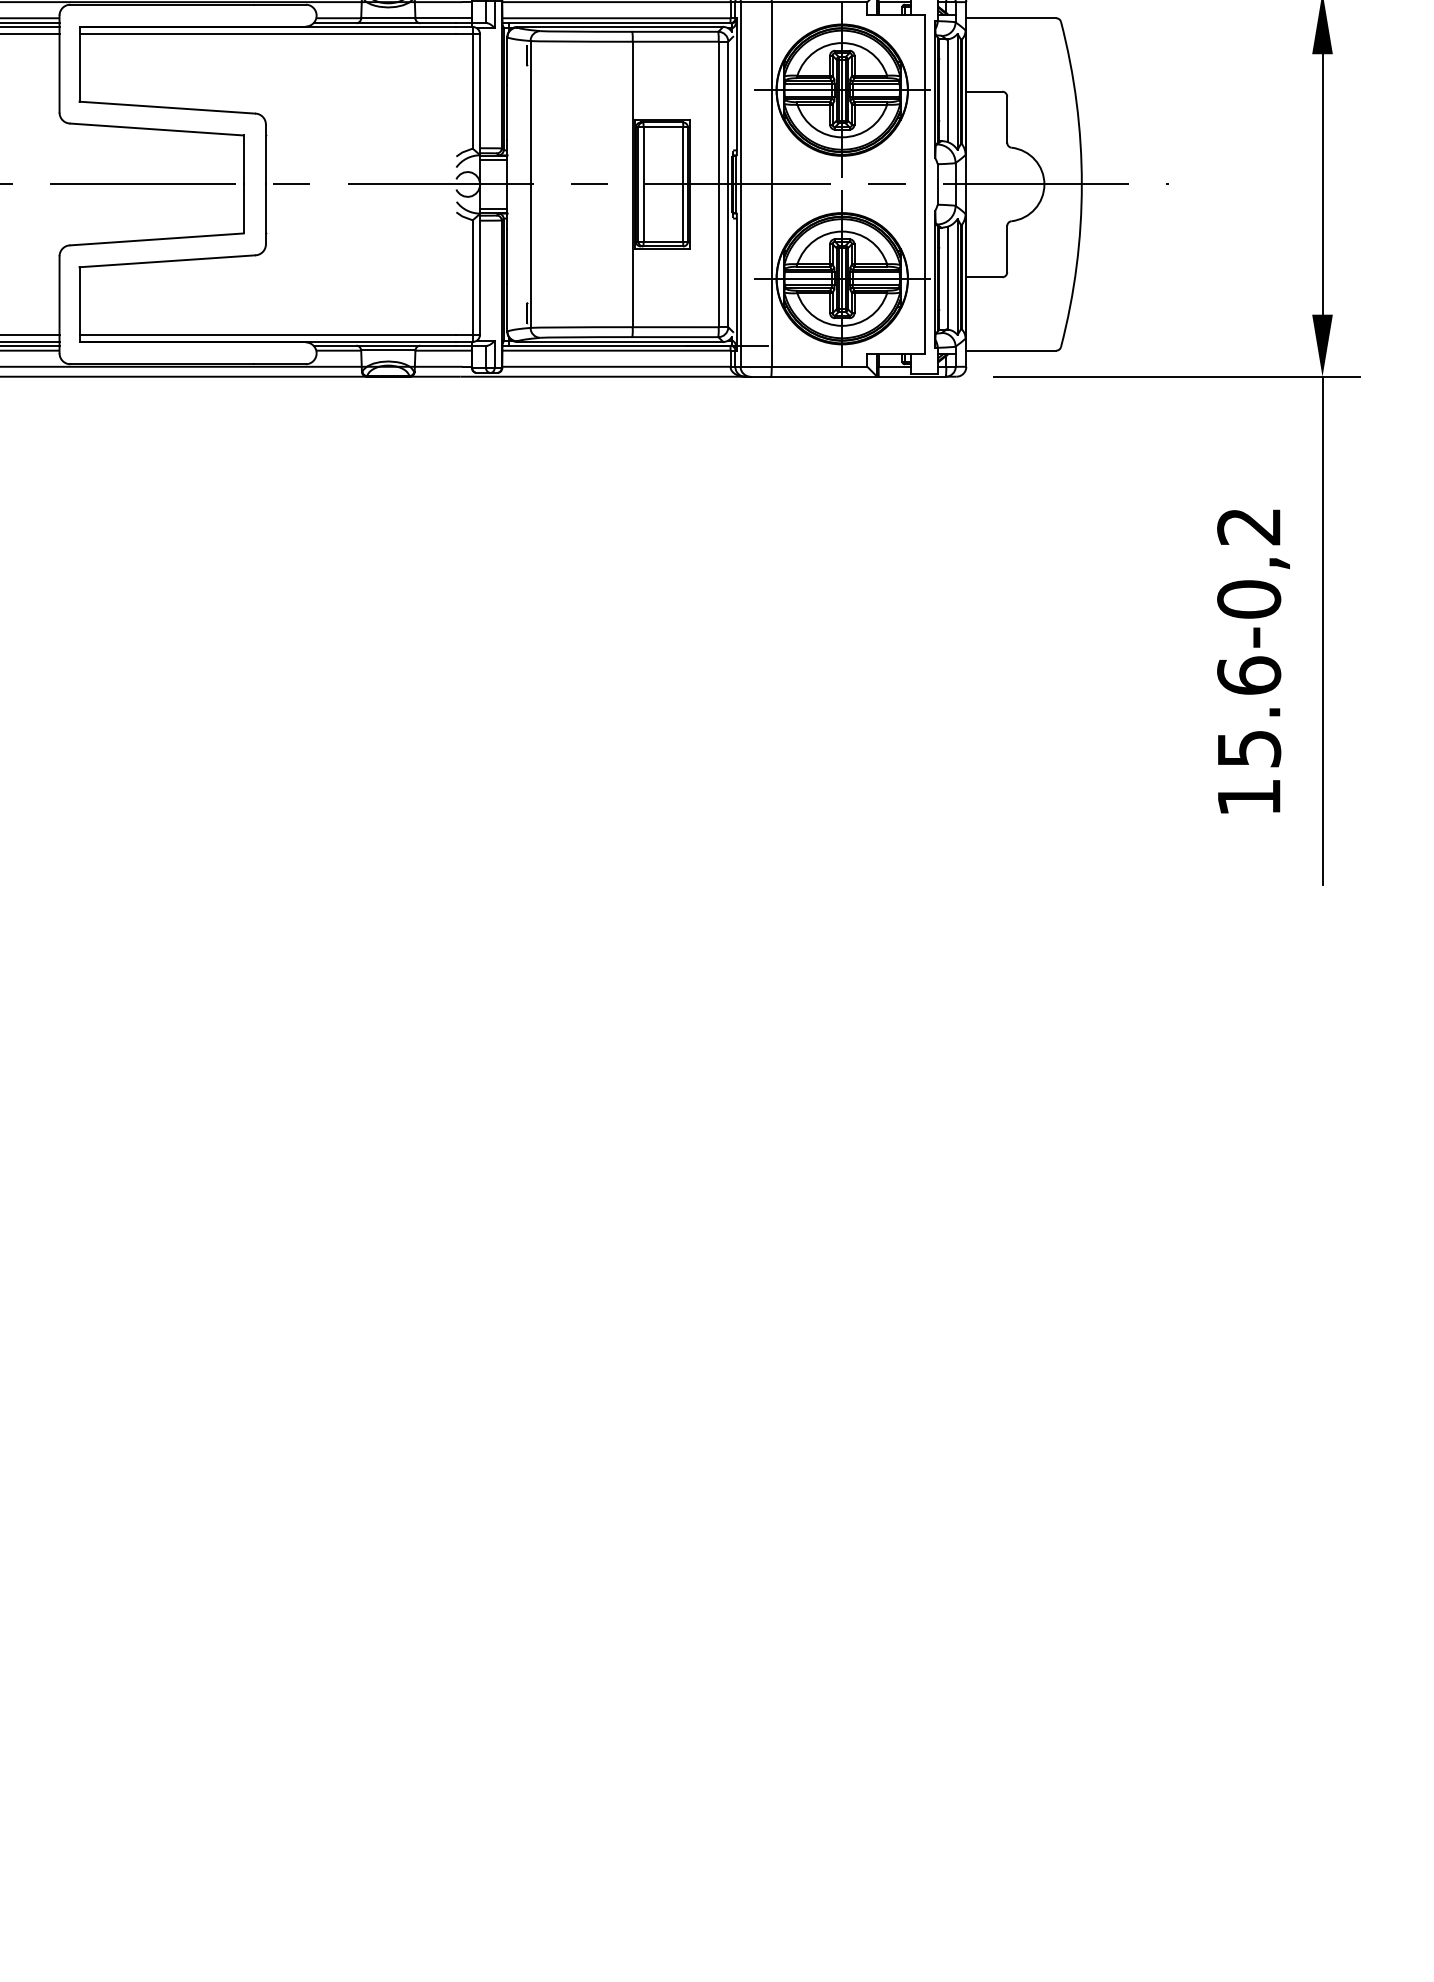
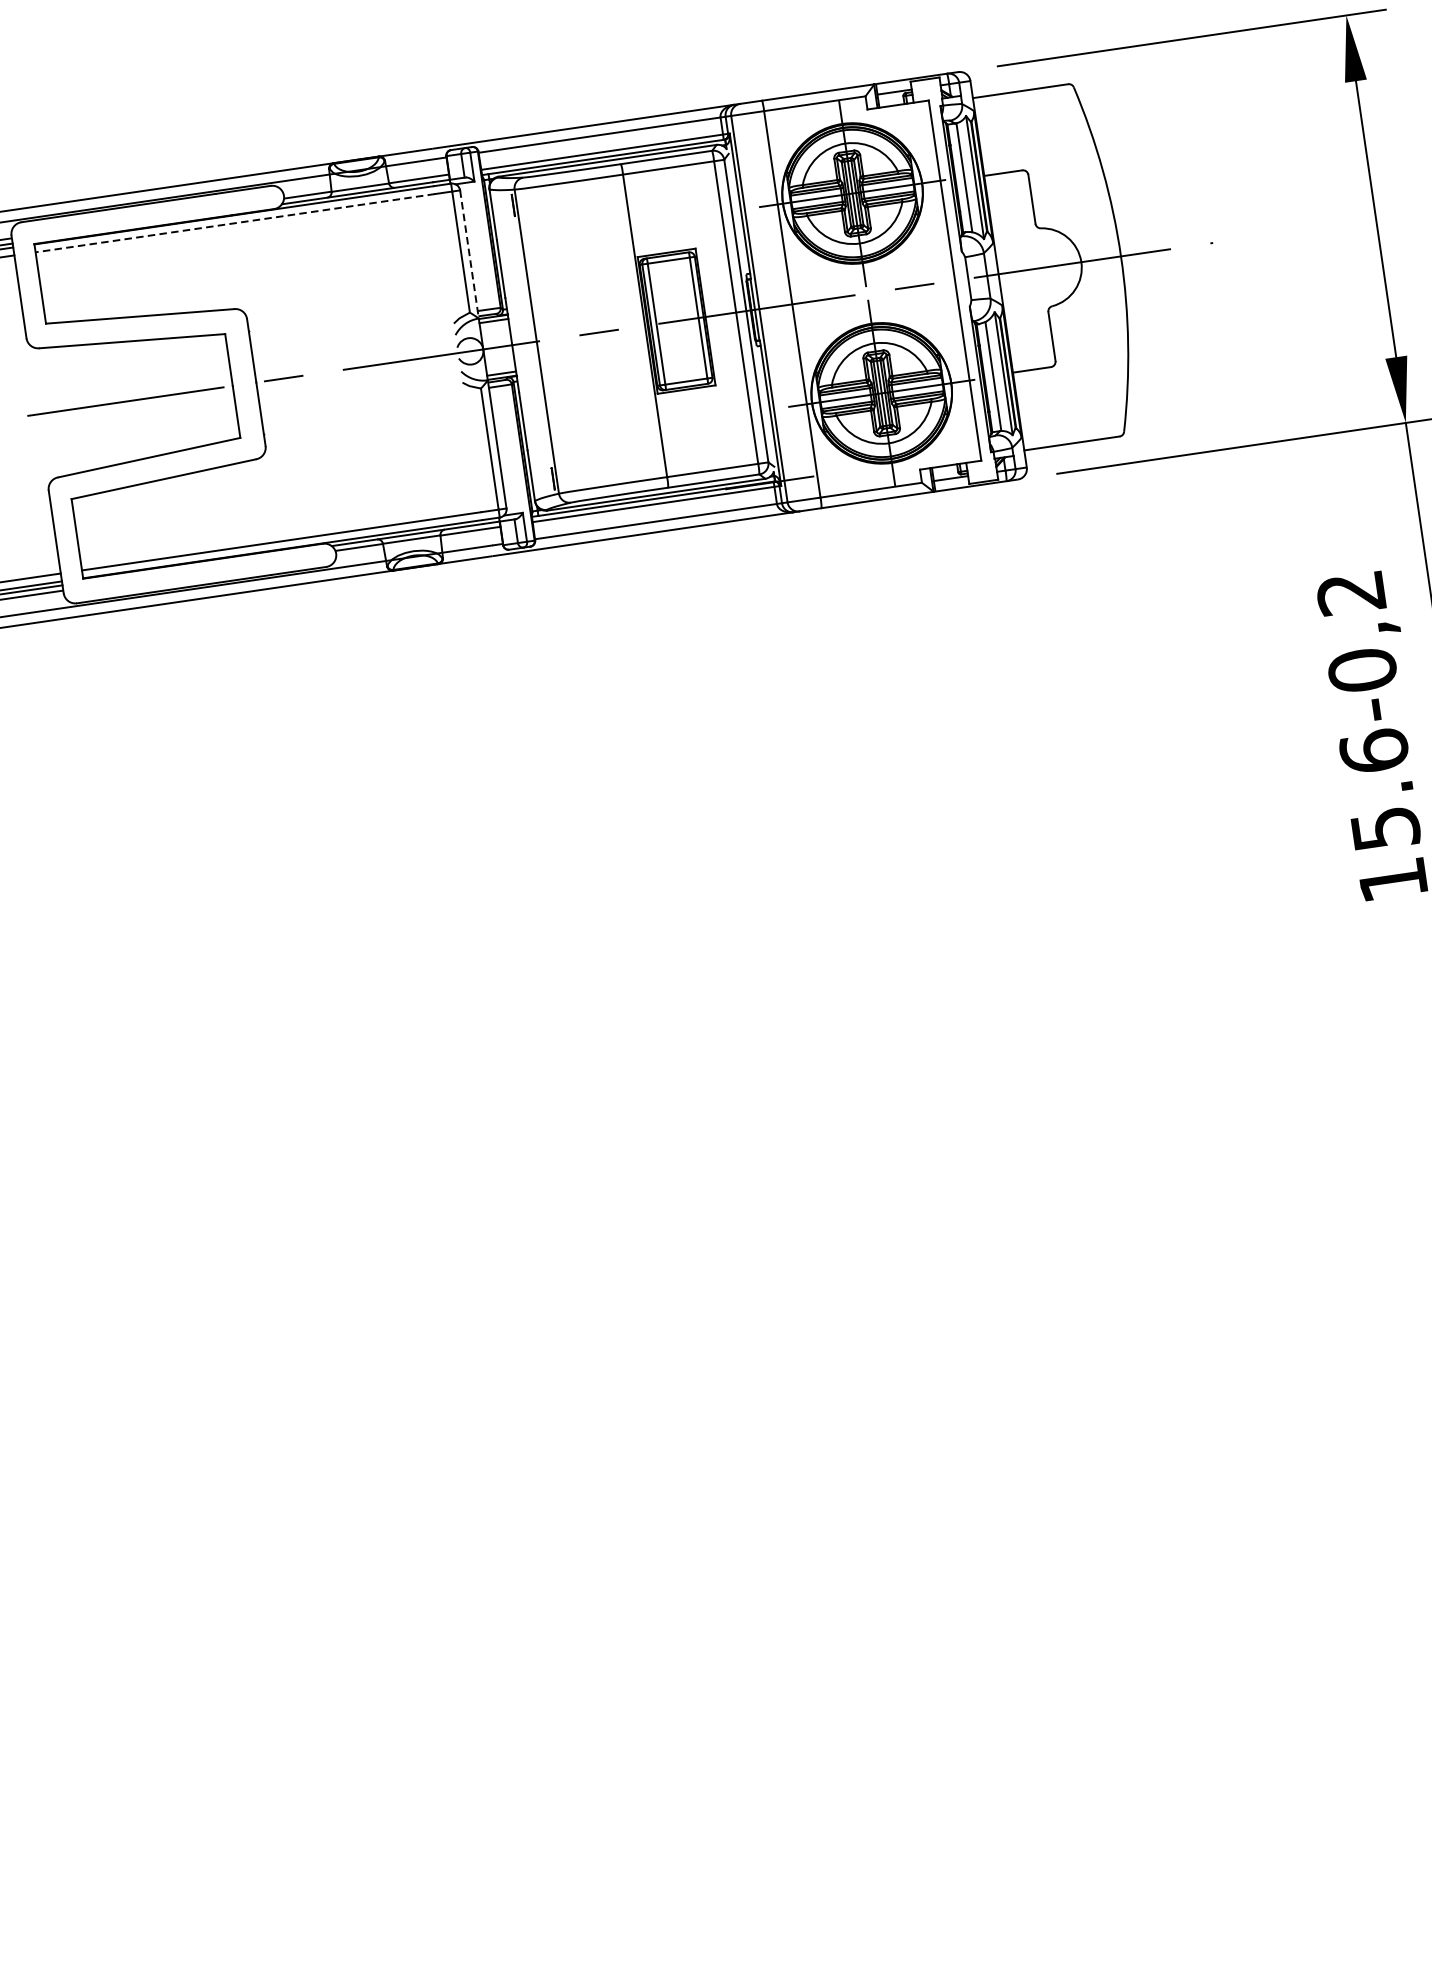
line: (267, 34) -> (234, 223), solid -> dashed
line: (480, 95) -> (469, 255), solid -> dashed

